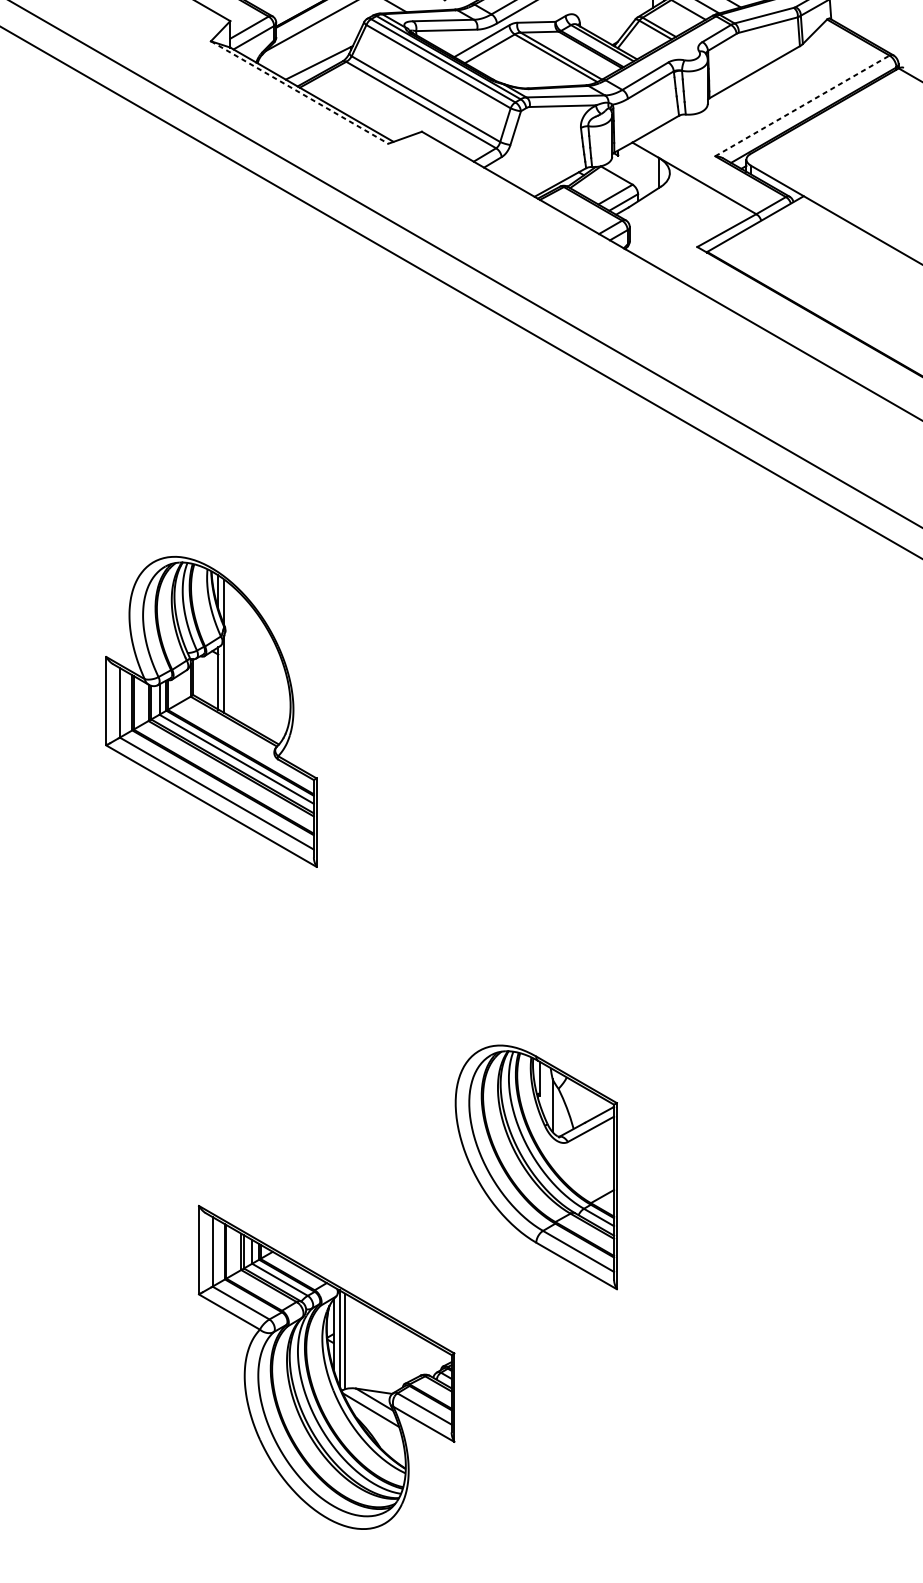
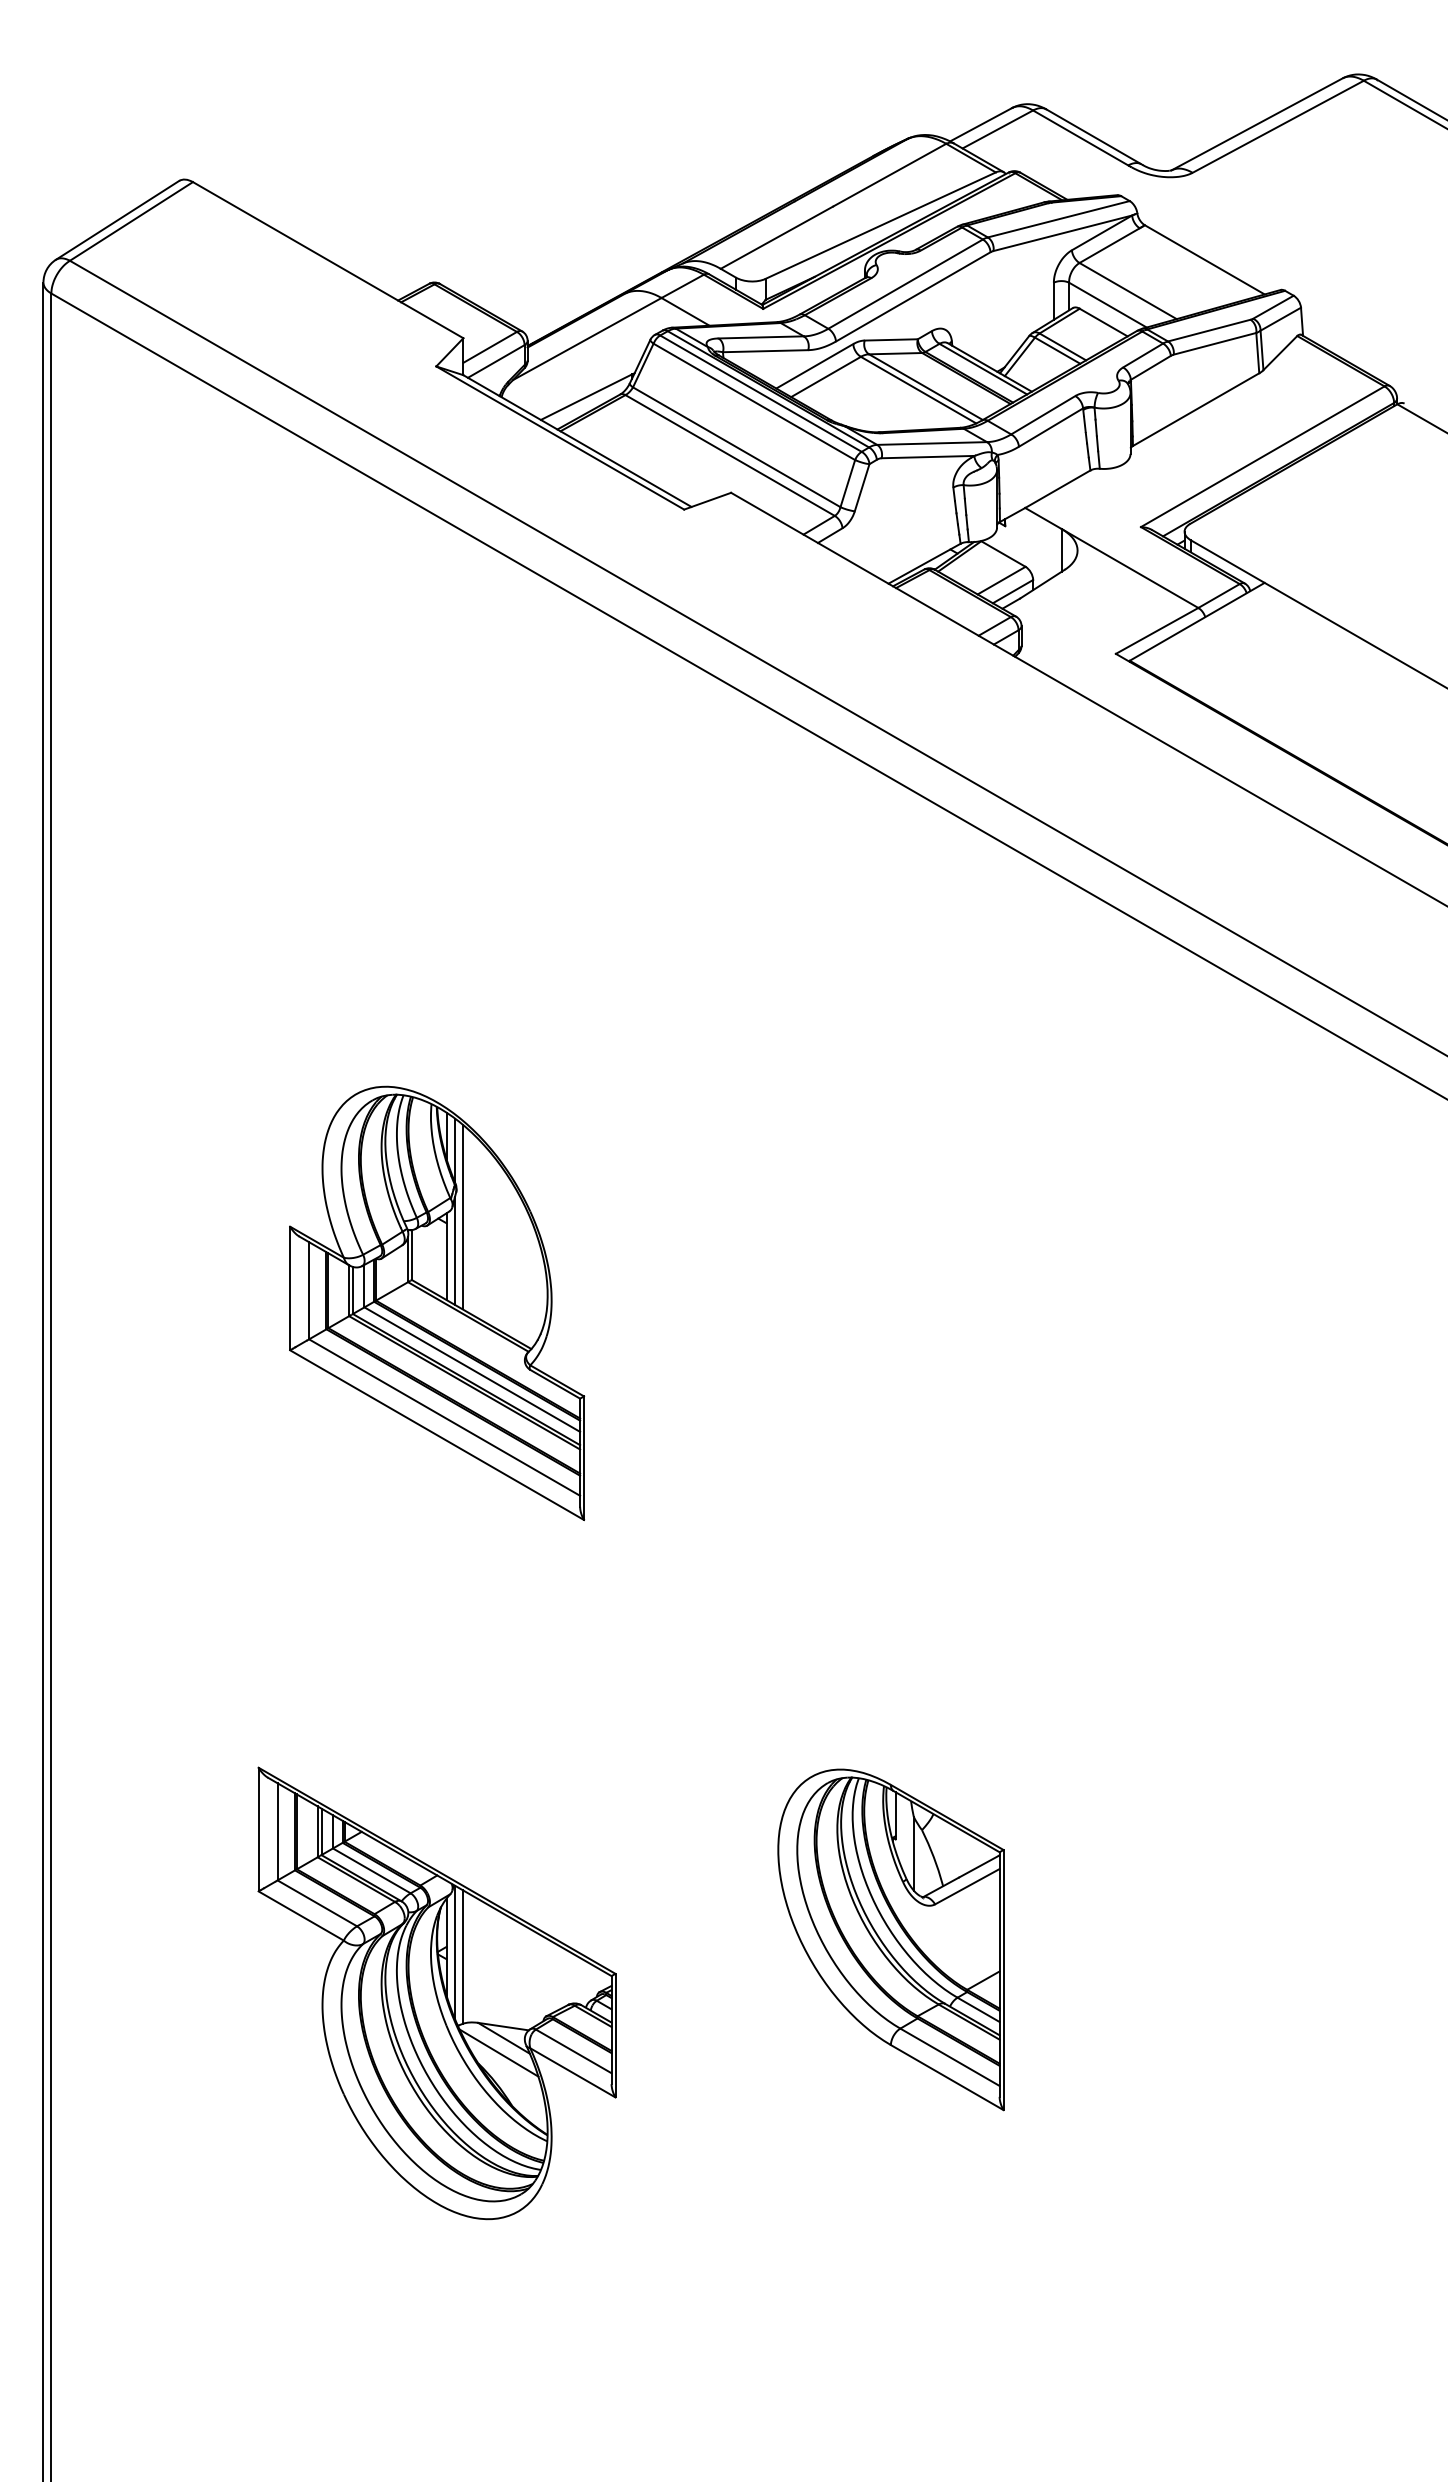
line: (299, 92) -> (560, 438), dashed -> solid
line: (802, 105) -> (1262, 456), dashed -> solid
line: (229, 649) -> (462, 1216), added
part: (326, 1367) -> (436, 1993), moved

